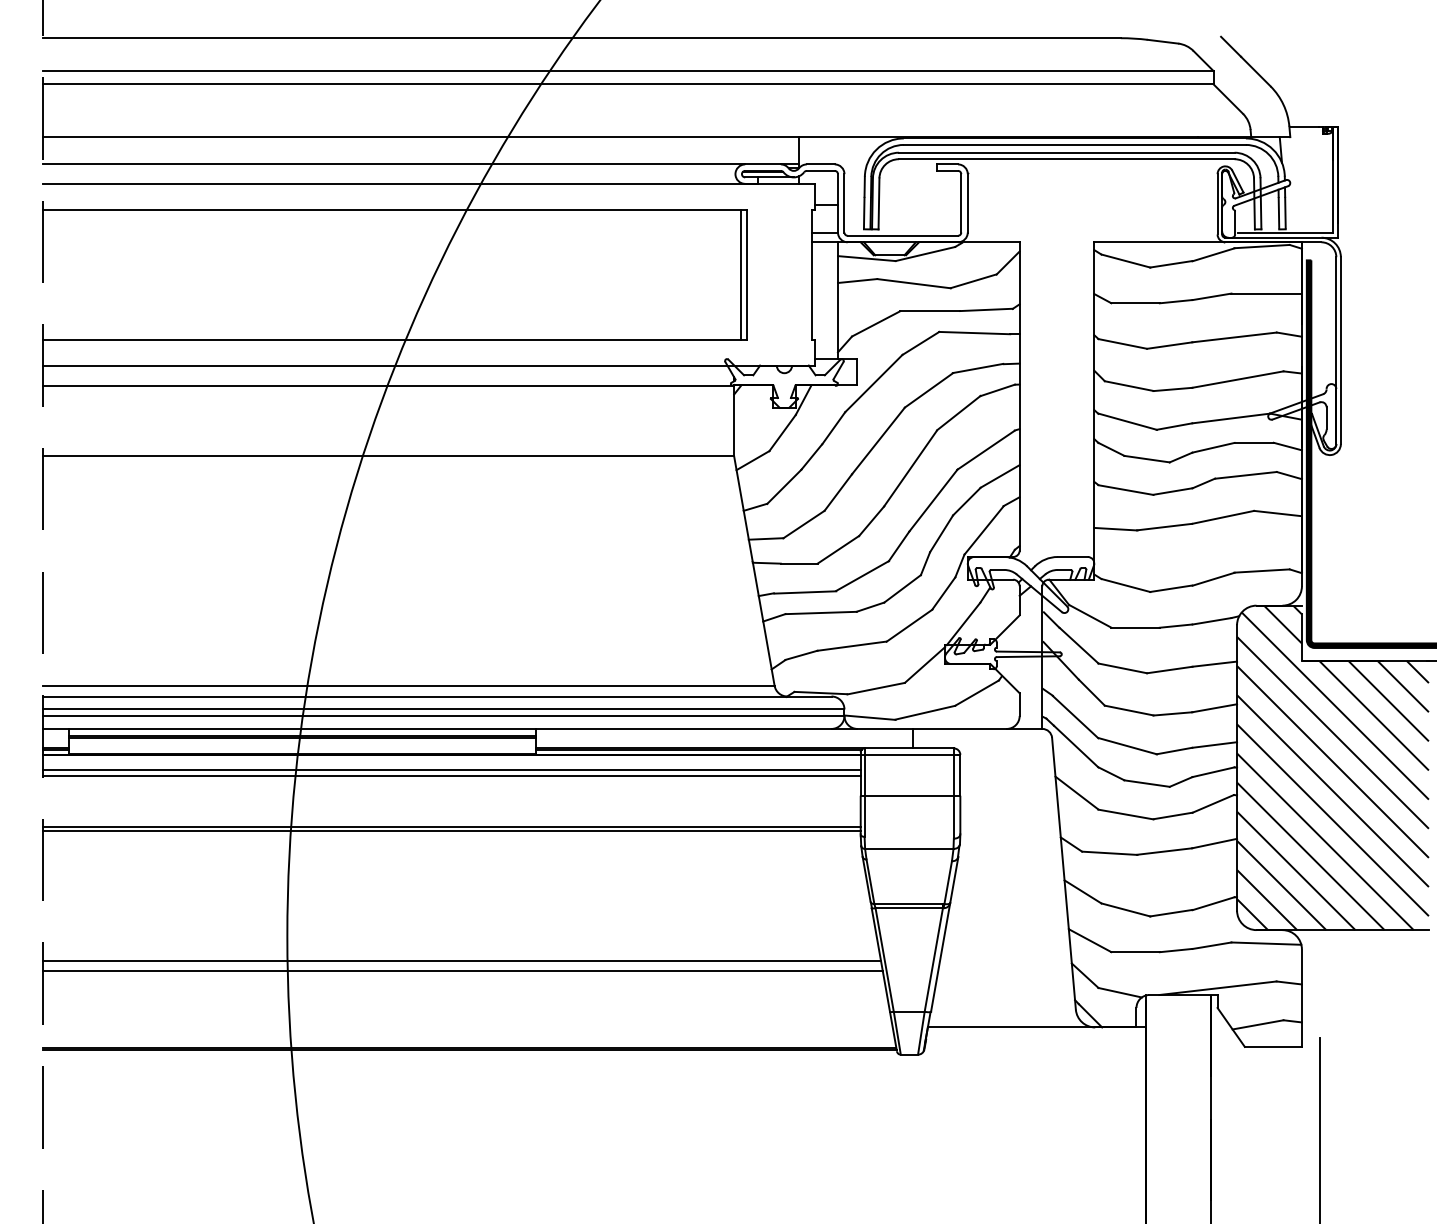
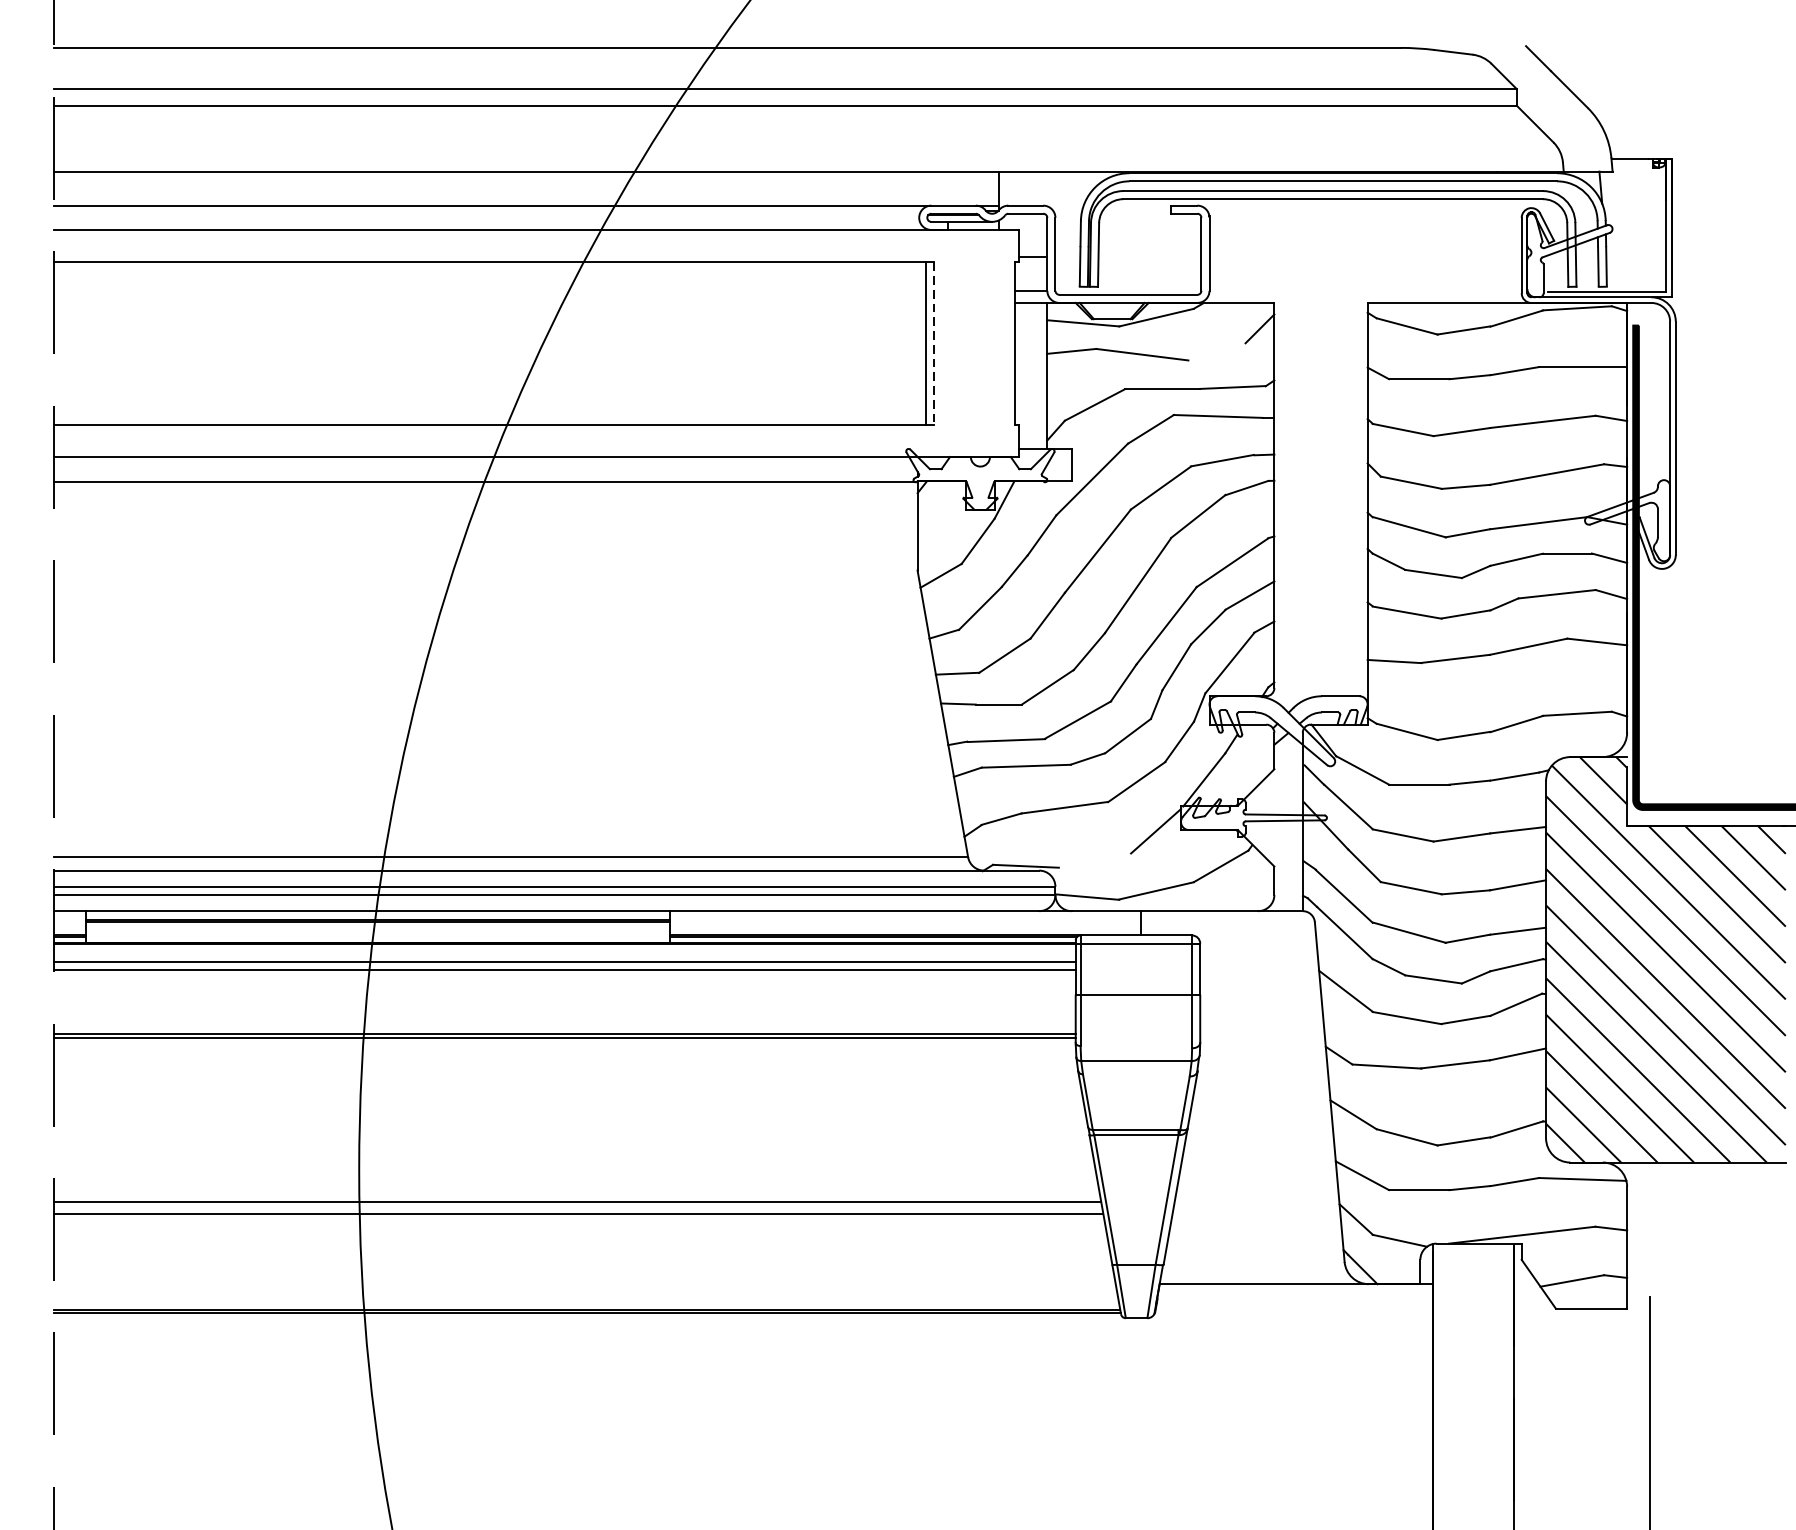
line: (747, 274) -> (934, 343), solid -> dashed
line: (973, 281) -> (1216, 351), removed
line: (388, 456) -> (485, 570), removed
line: (875, 688) -> (1094, 860), removed

